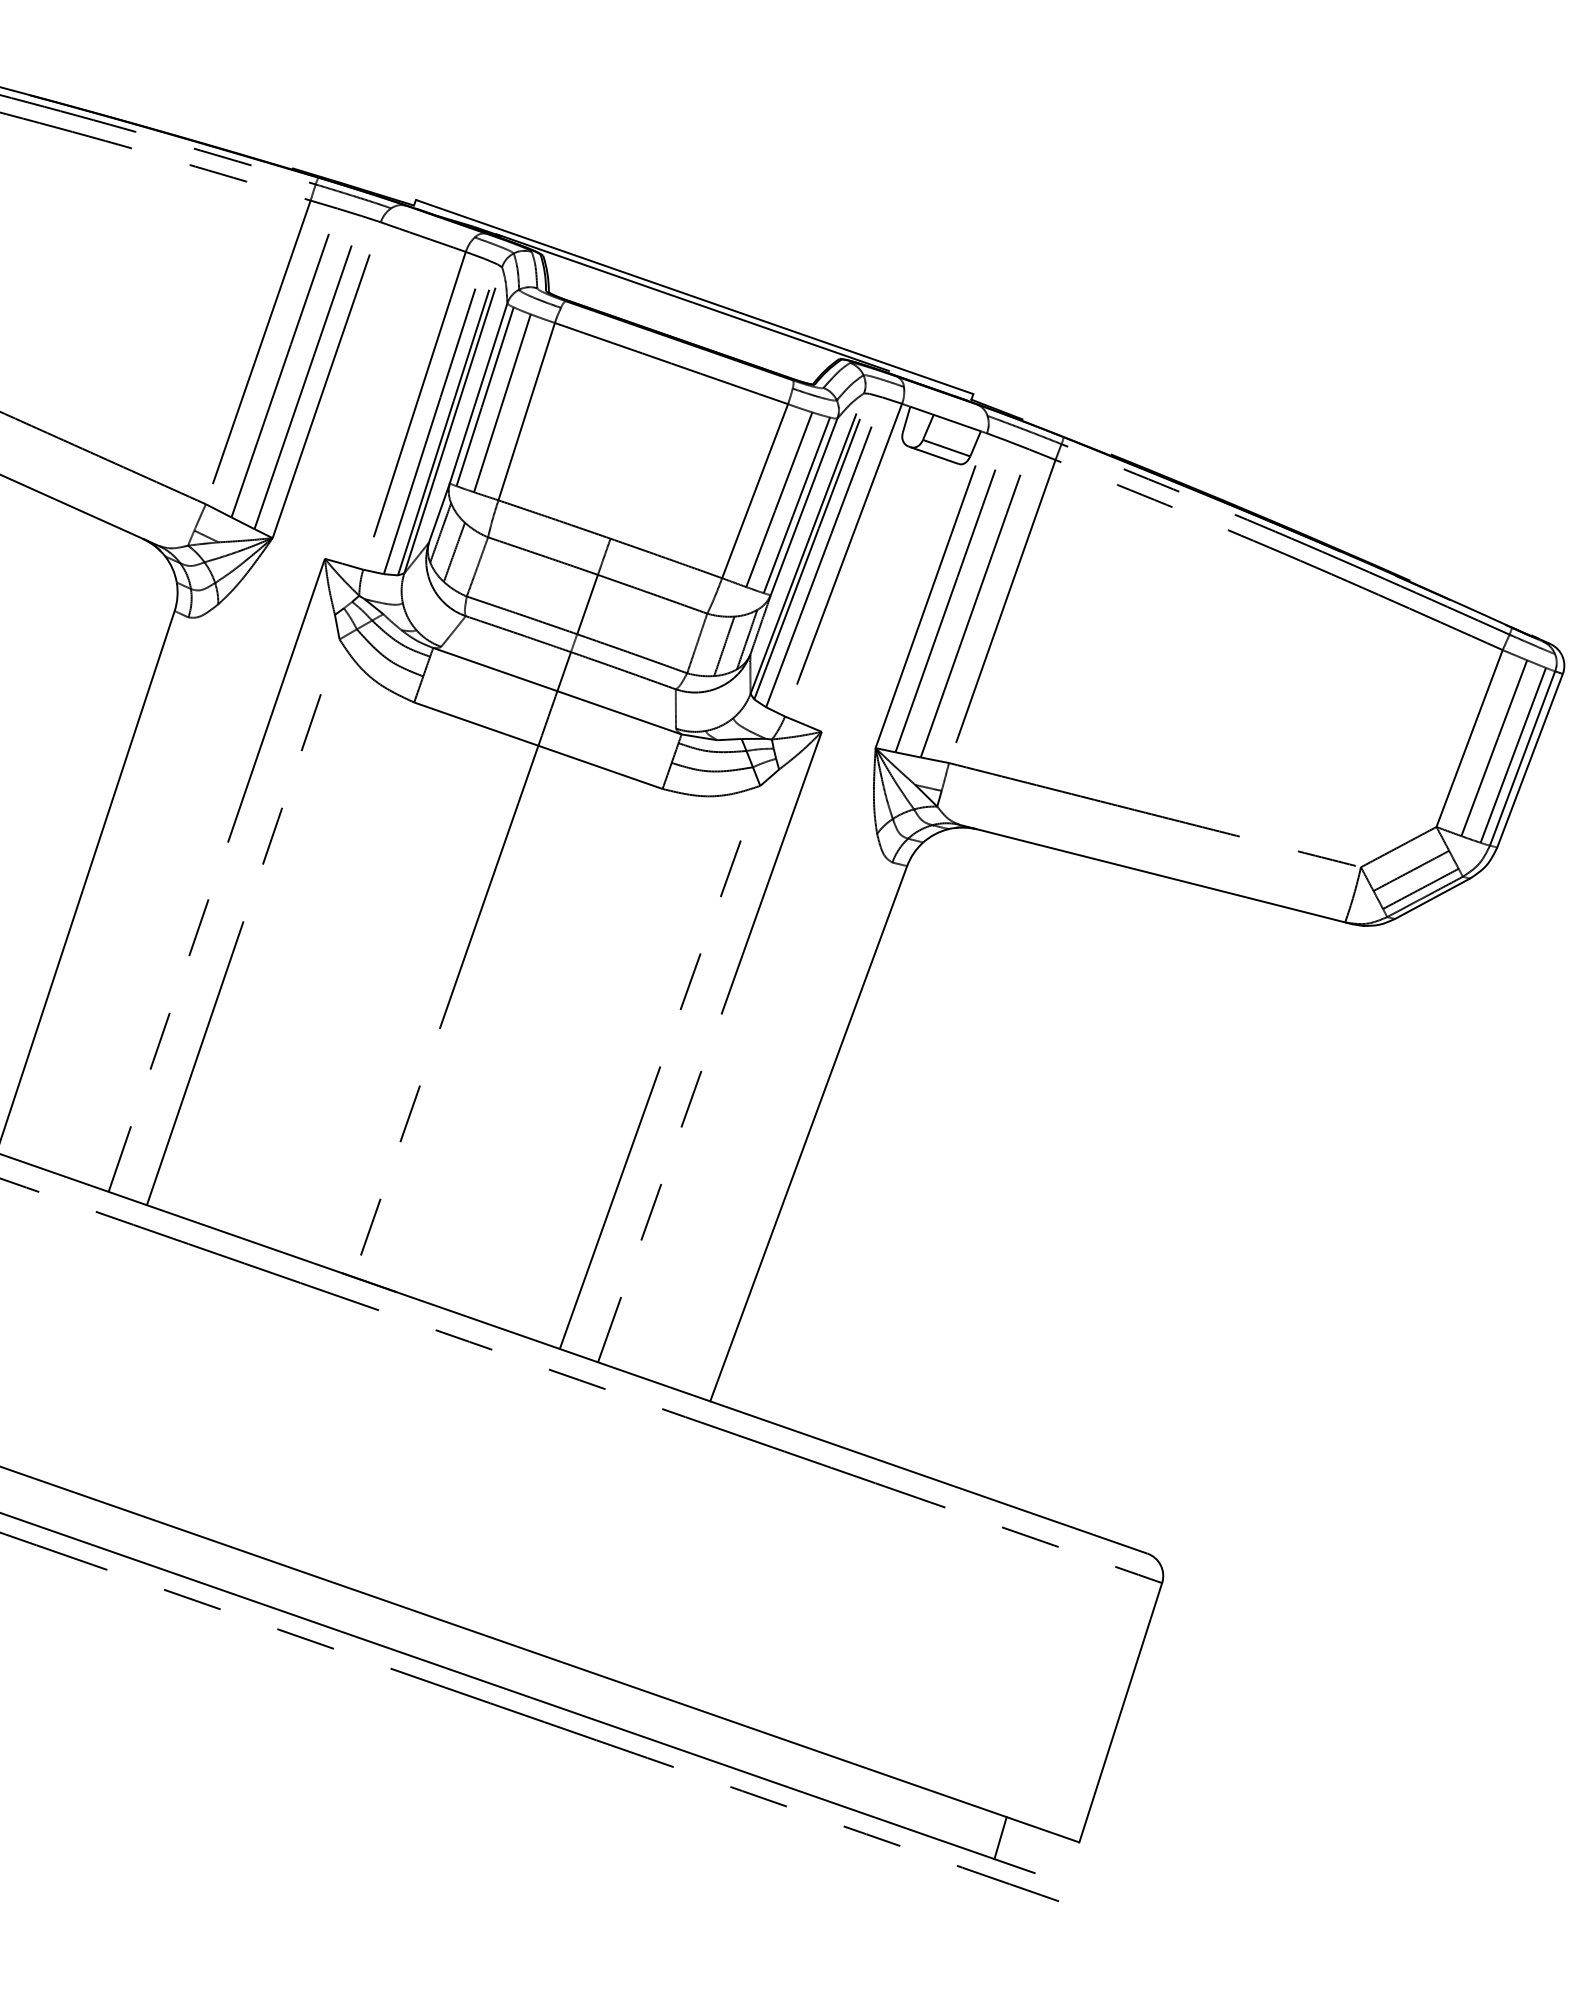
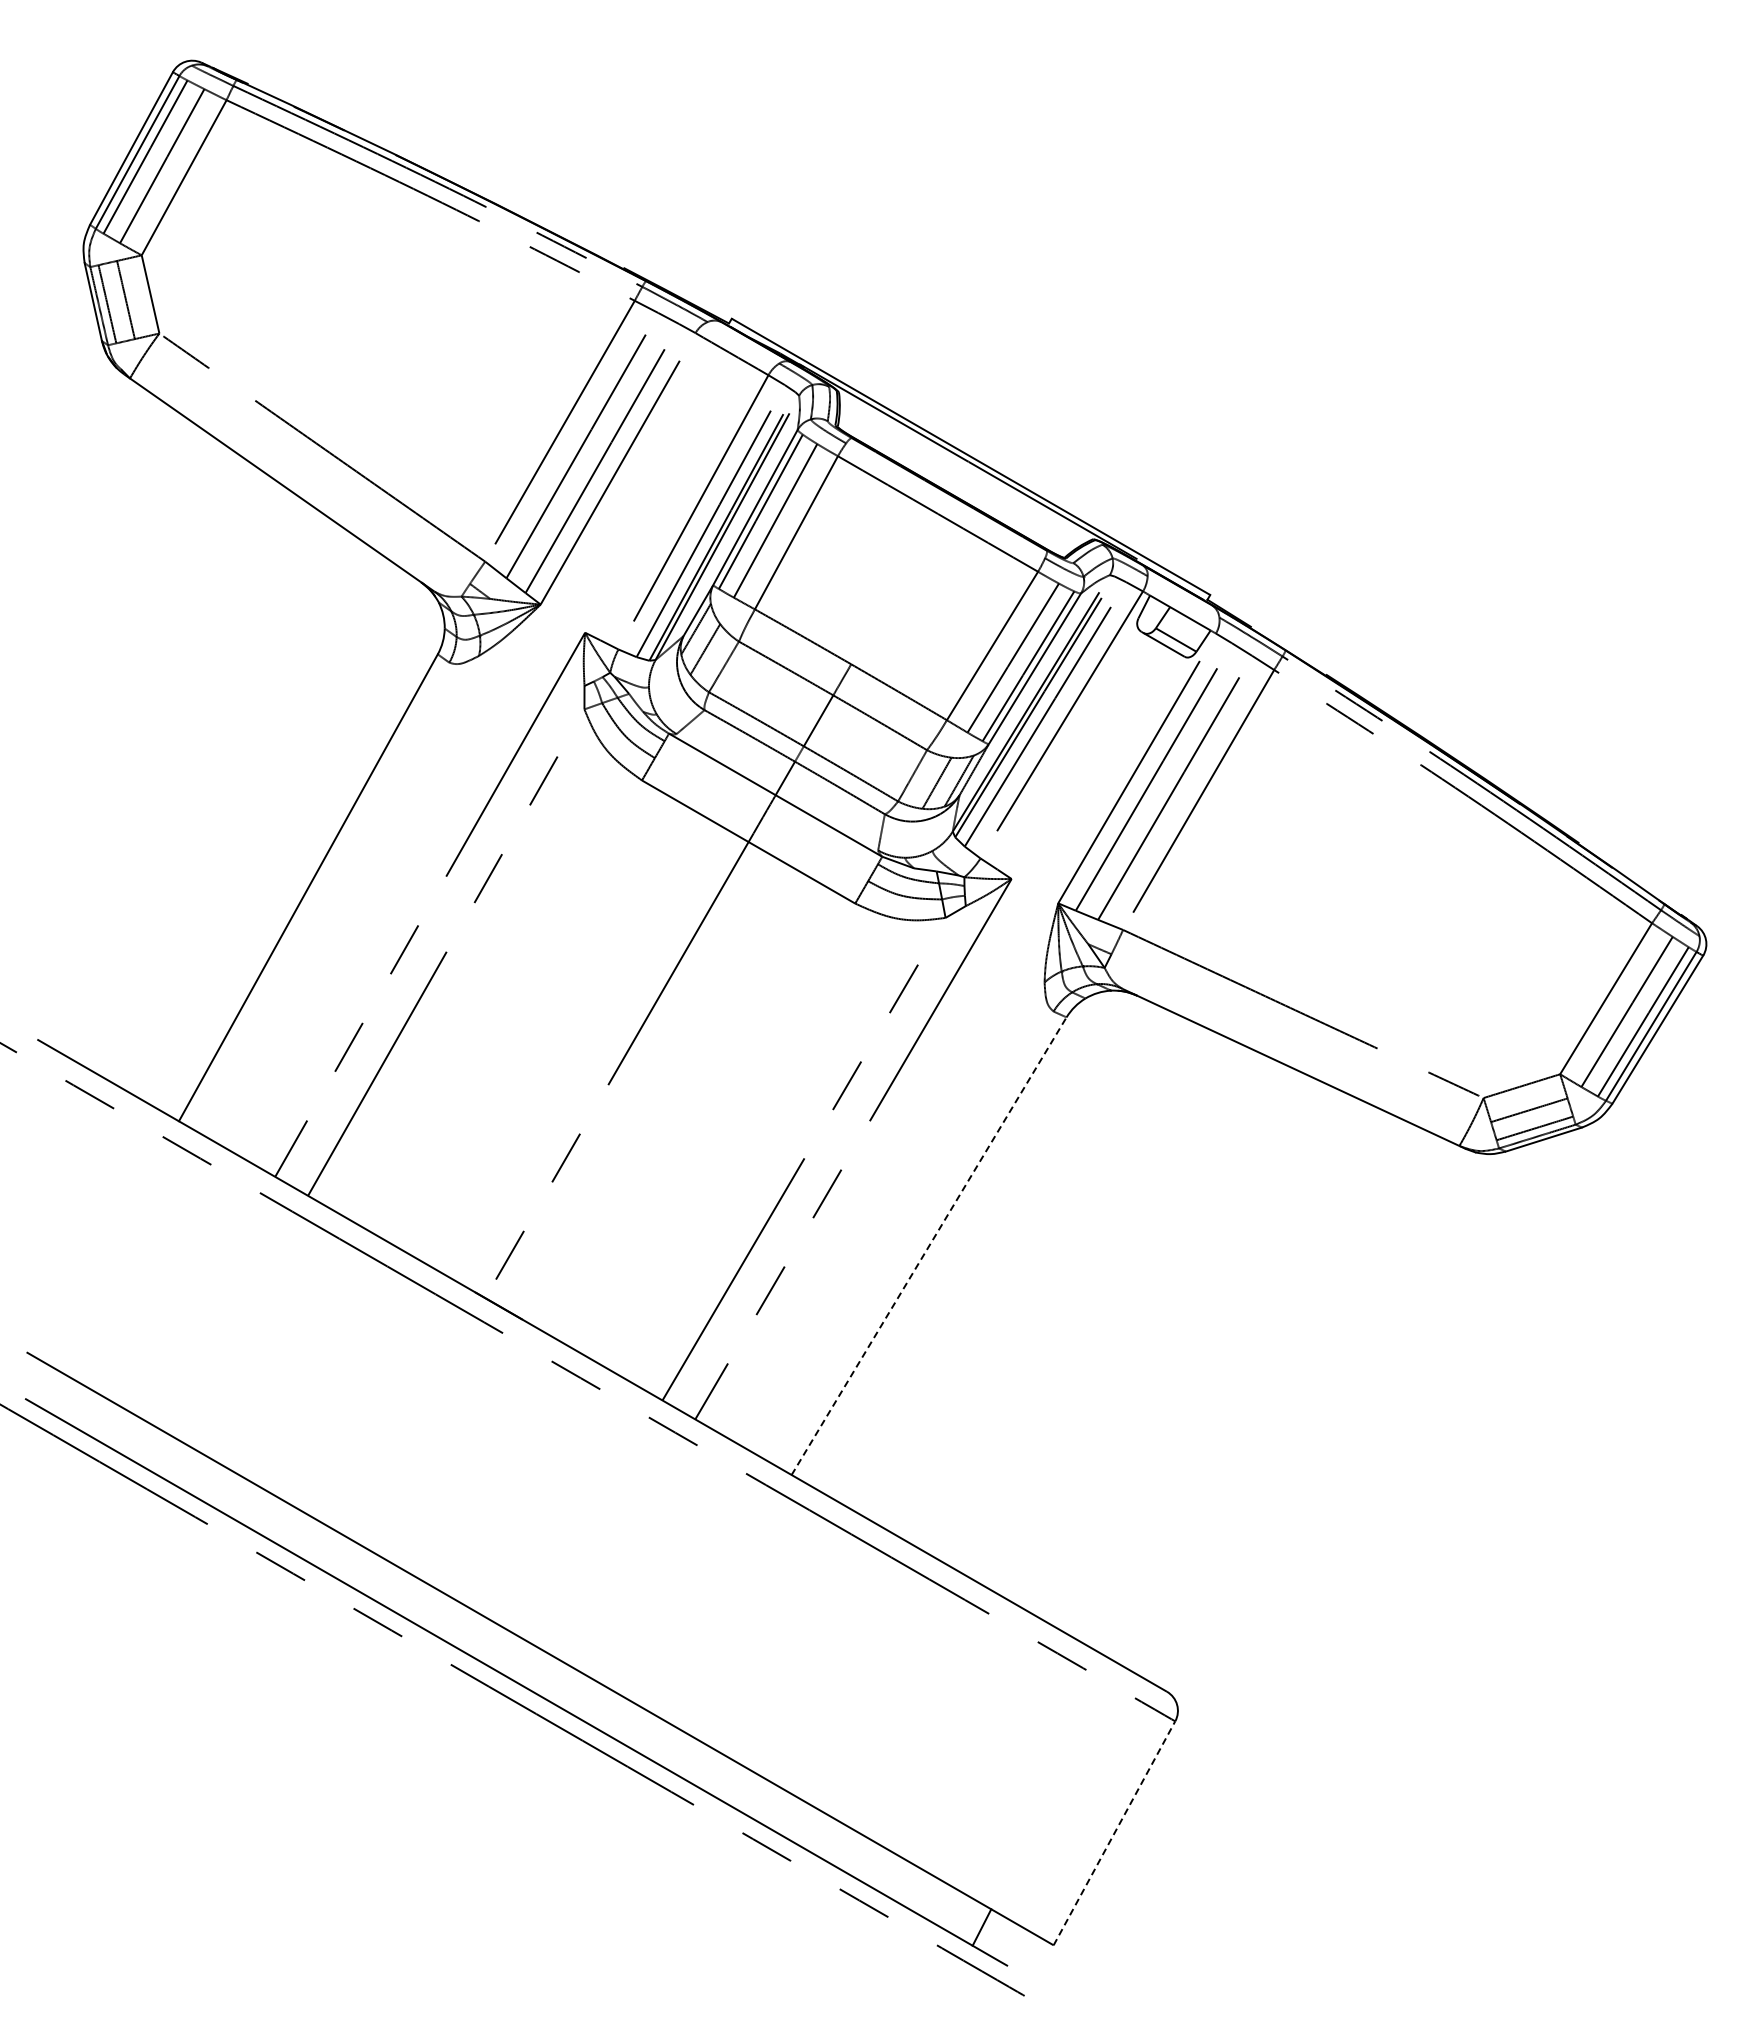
line: (809, 1133) -> (929, 1246), solid -> dashed
line: (1120, 1711) -> (1114, 1832), solid -> dashed

